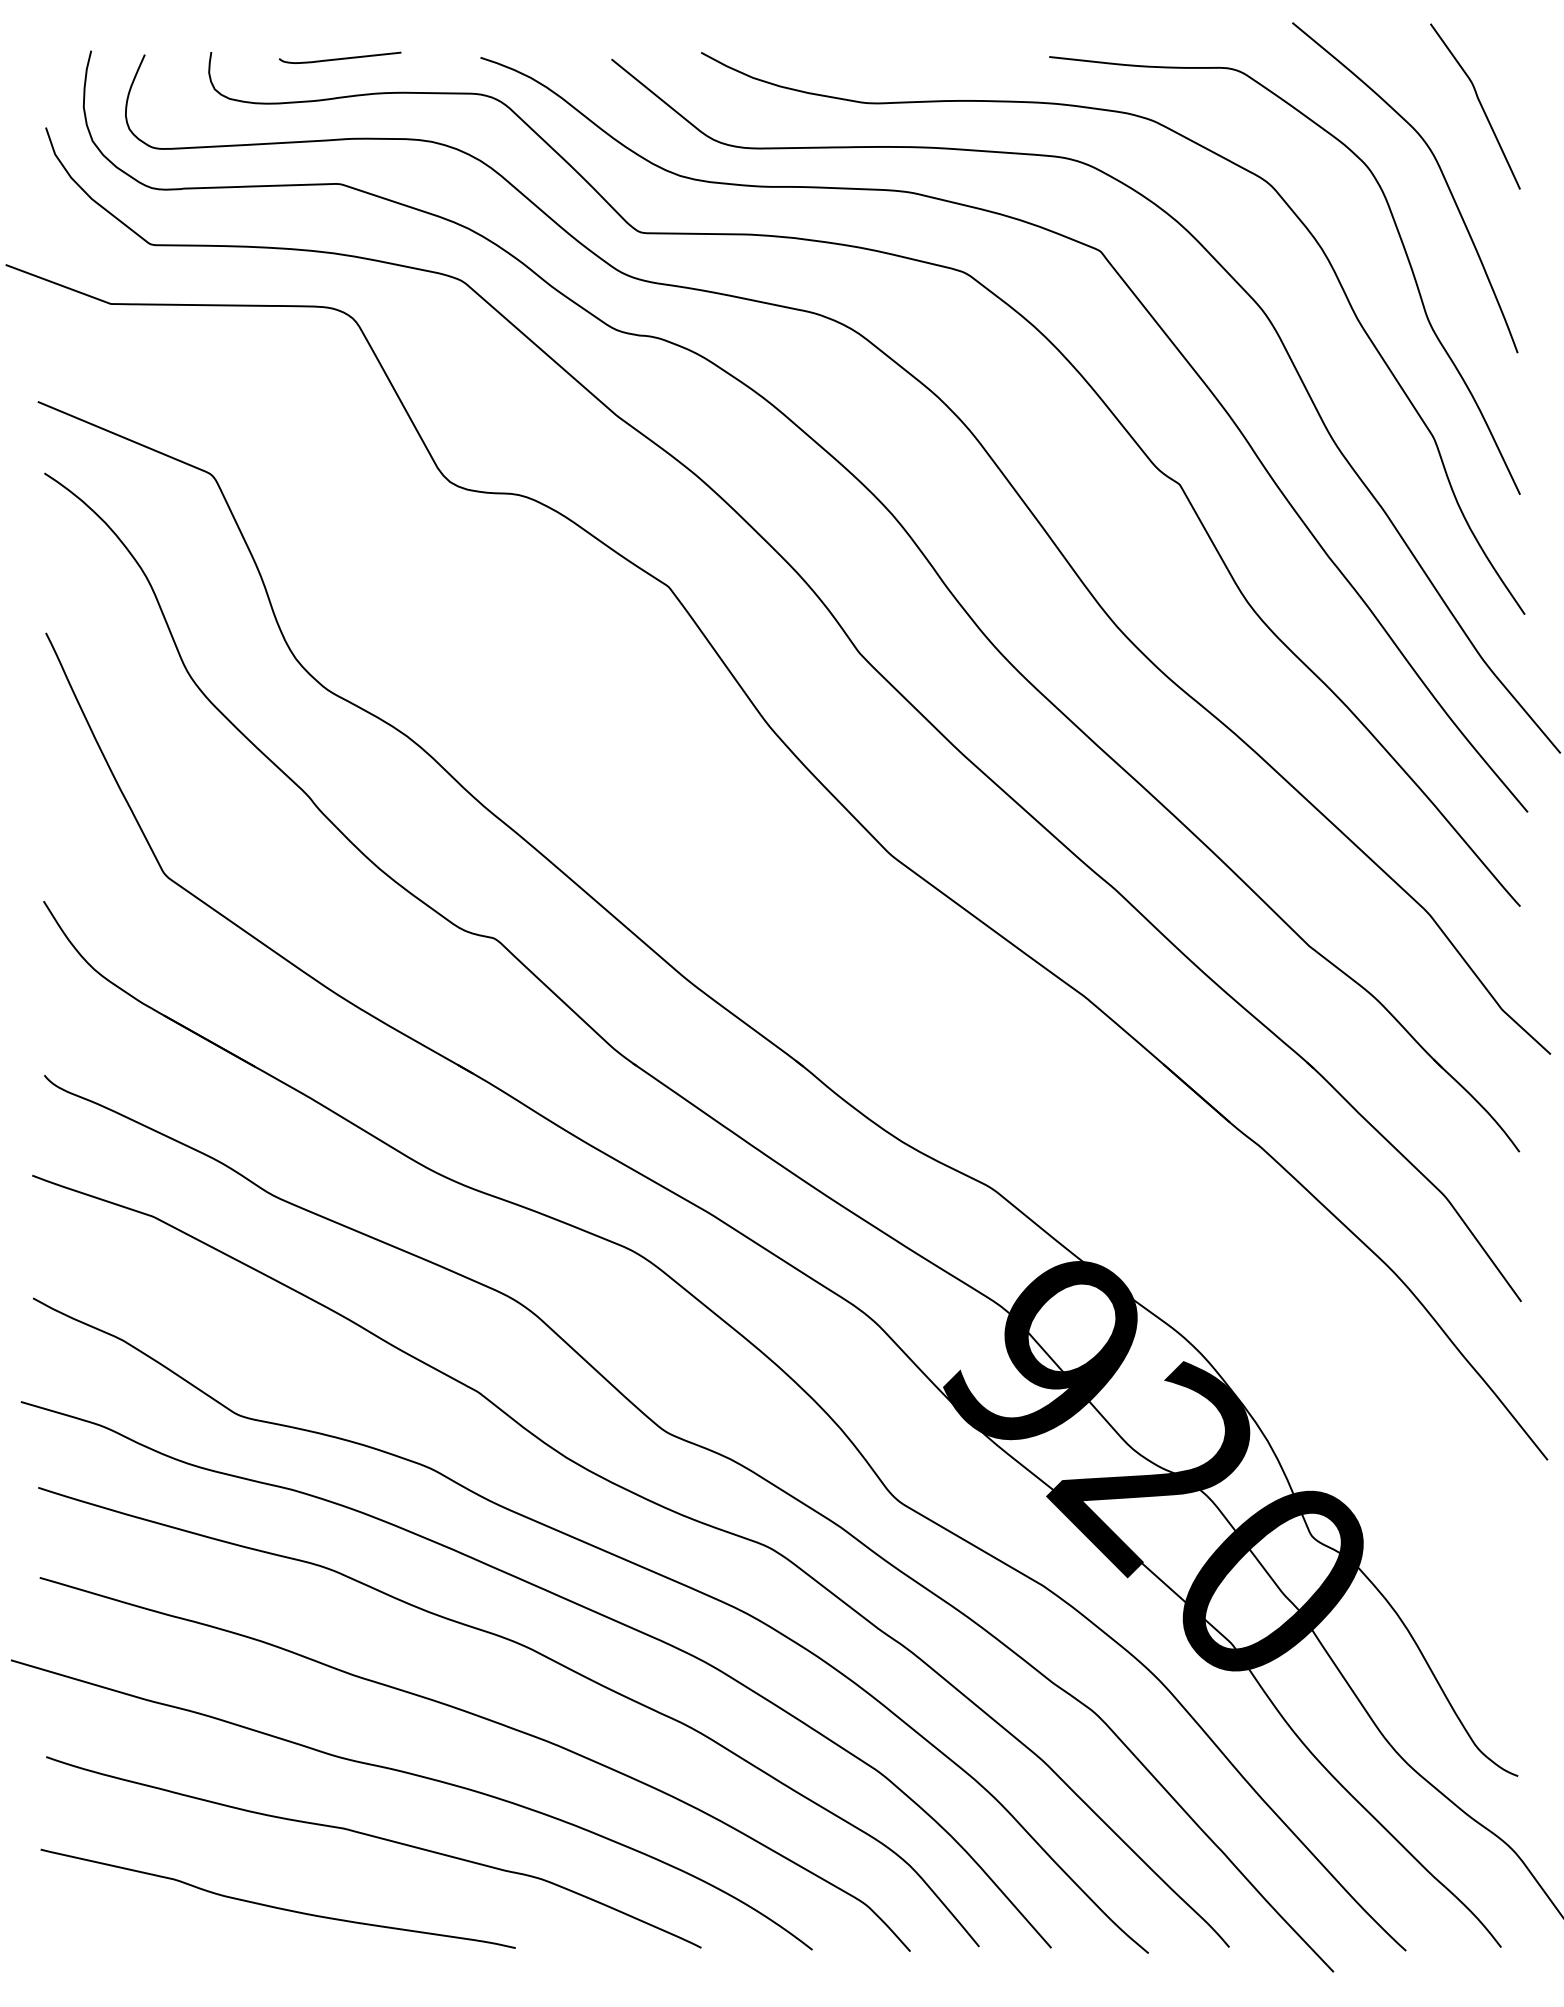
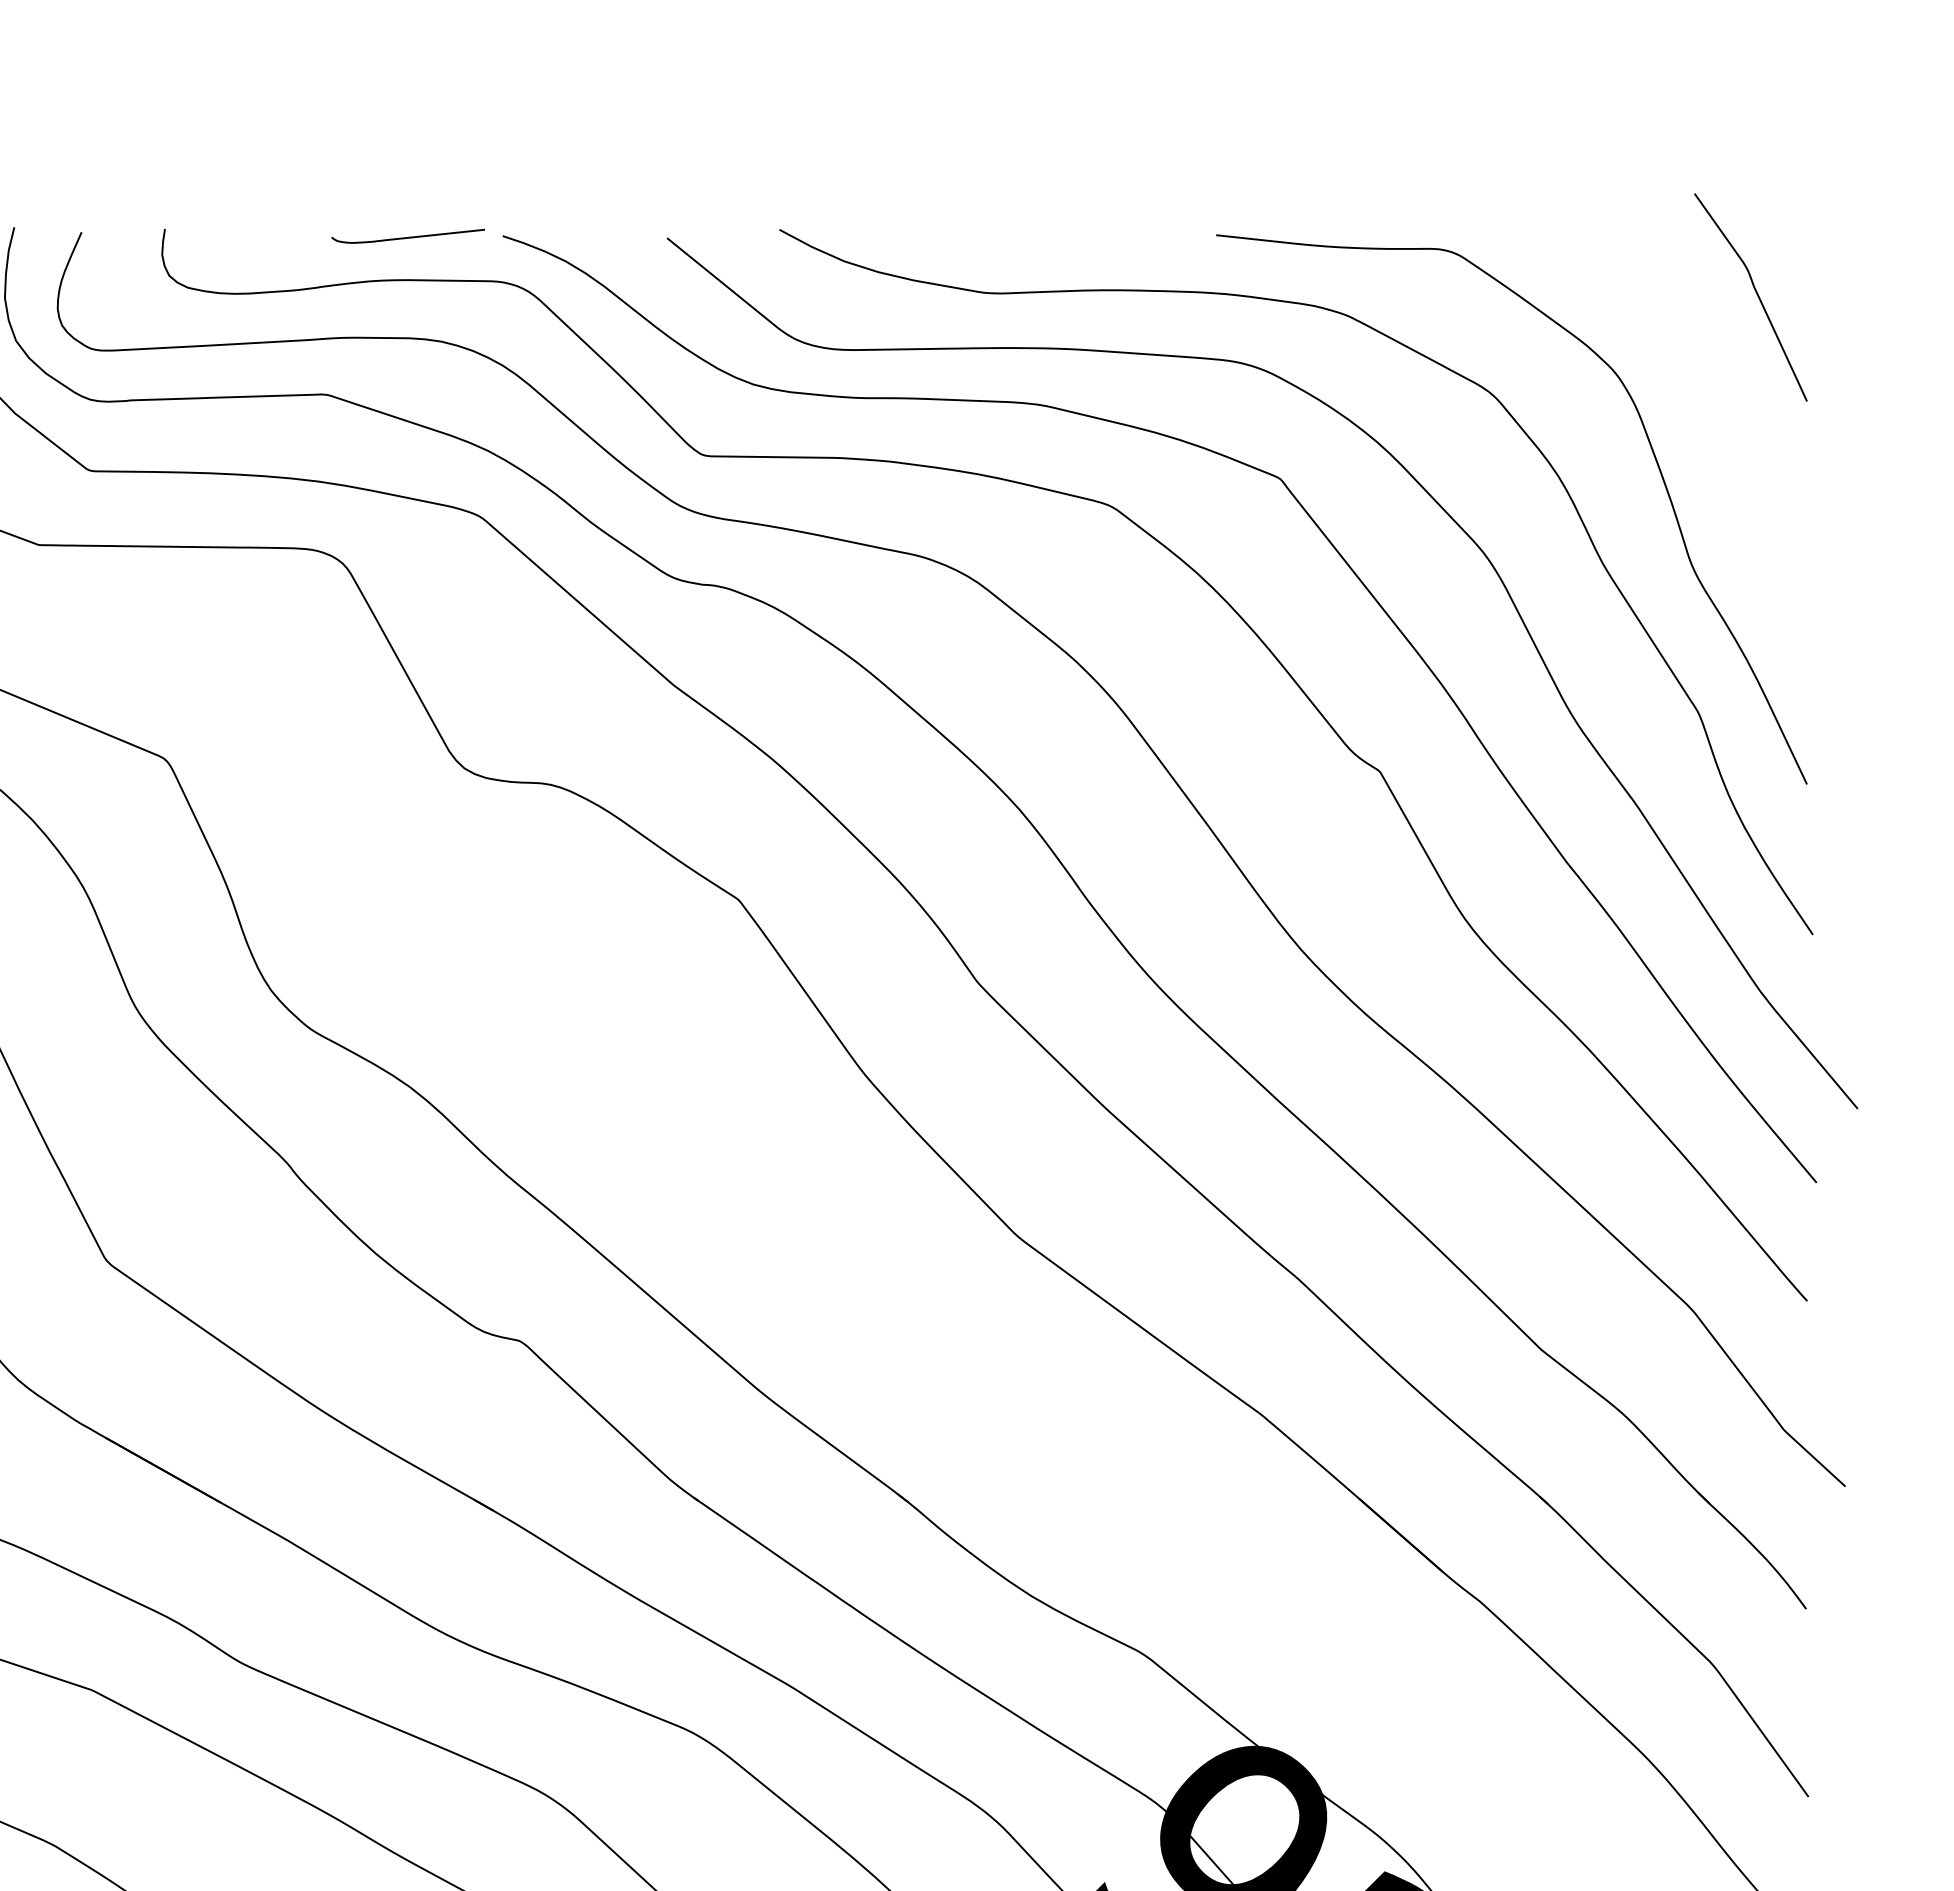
curve: (339, 58) -> (407, 237), moved
curve: (1439, 169) -> (1705, 376), removed

